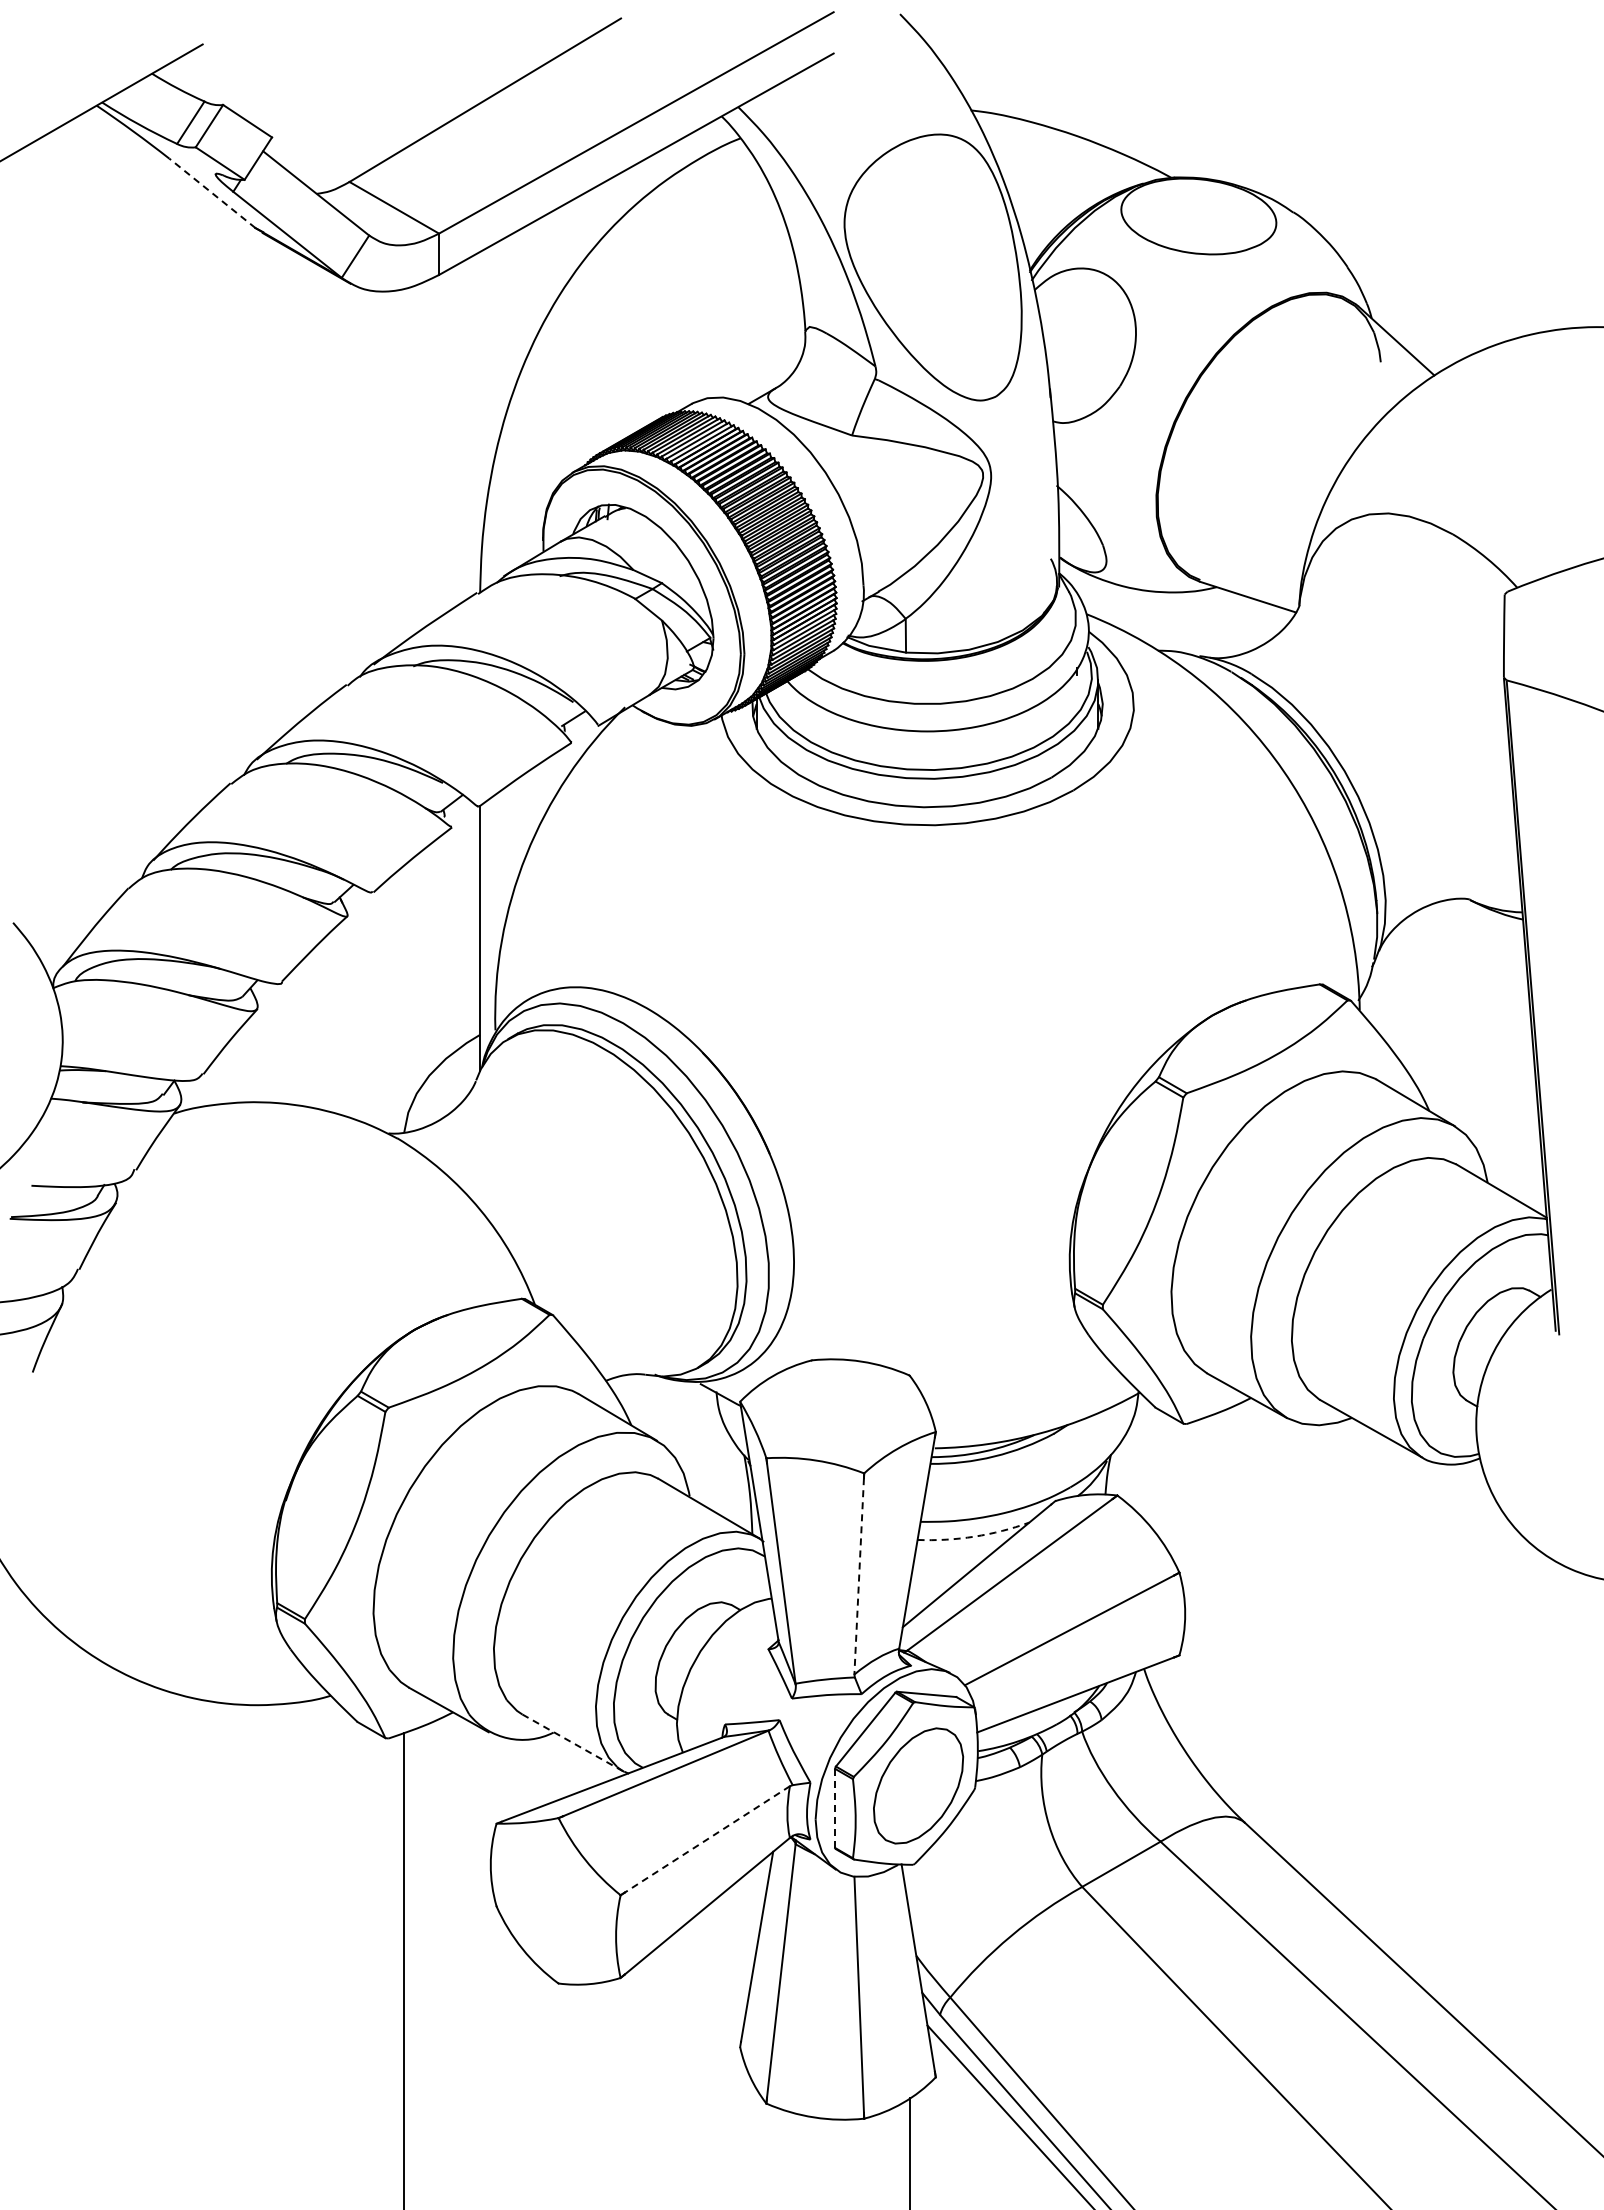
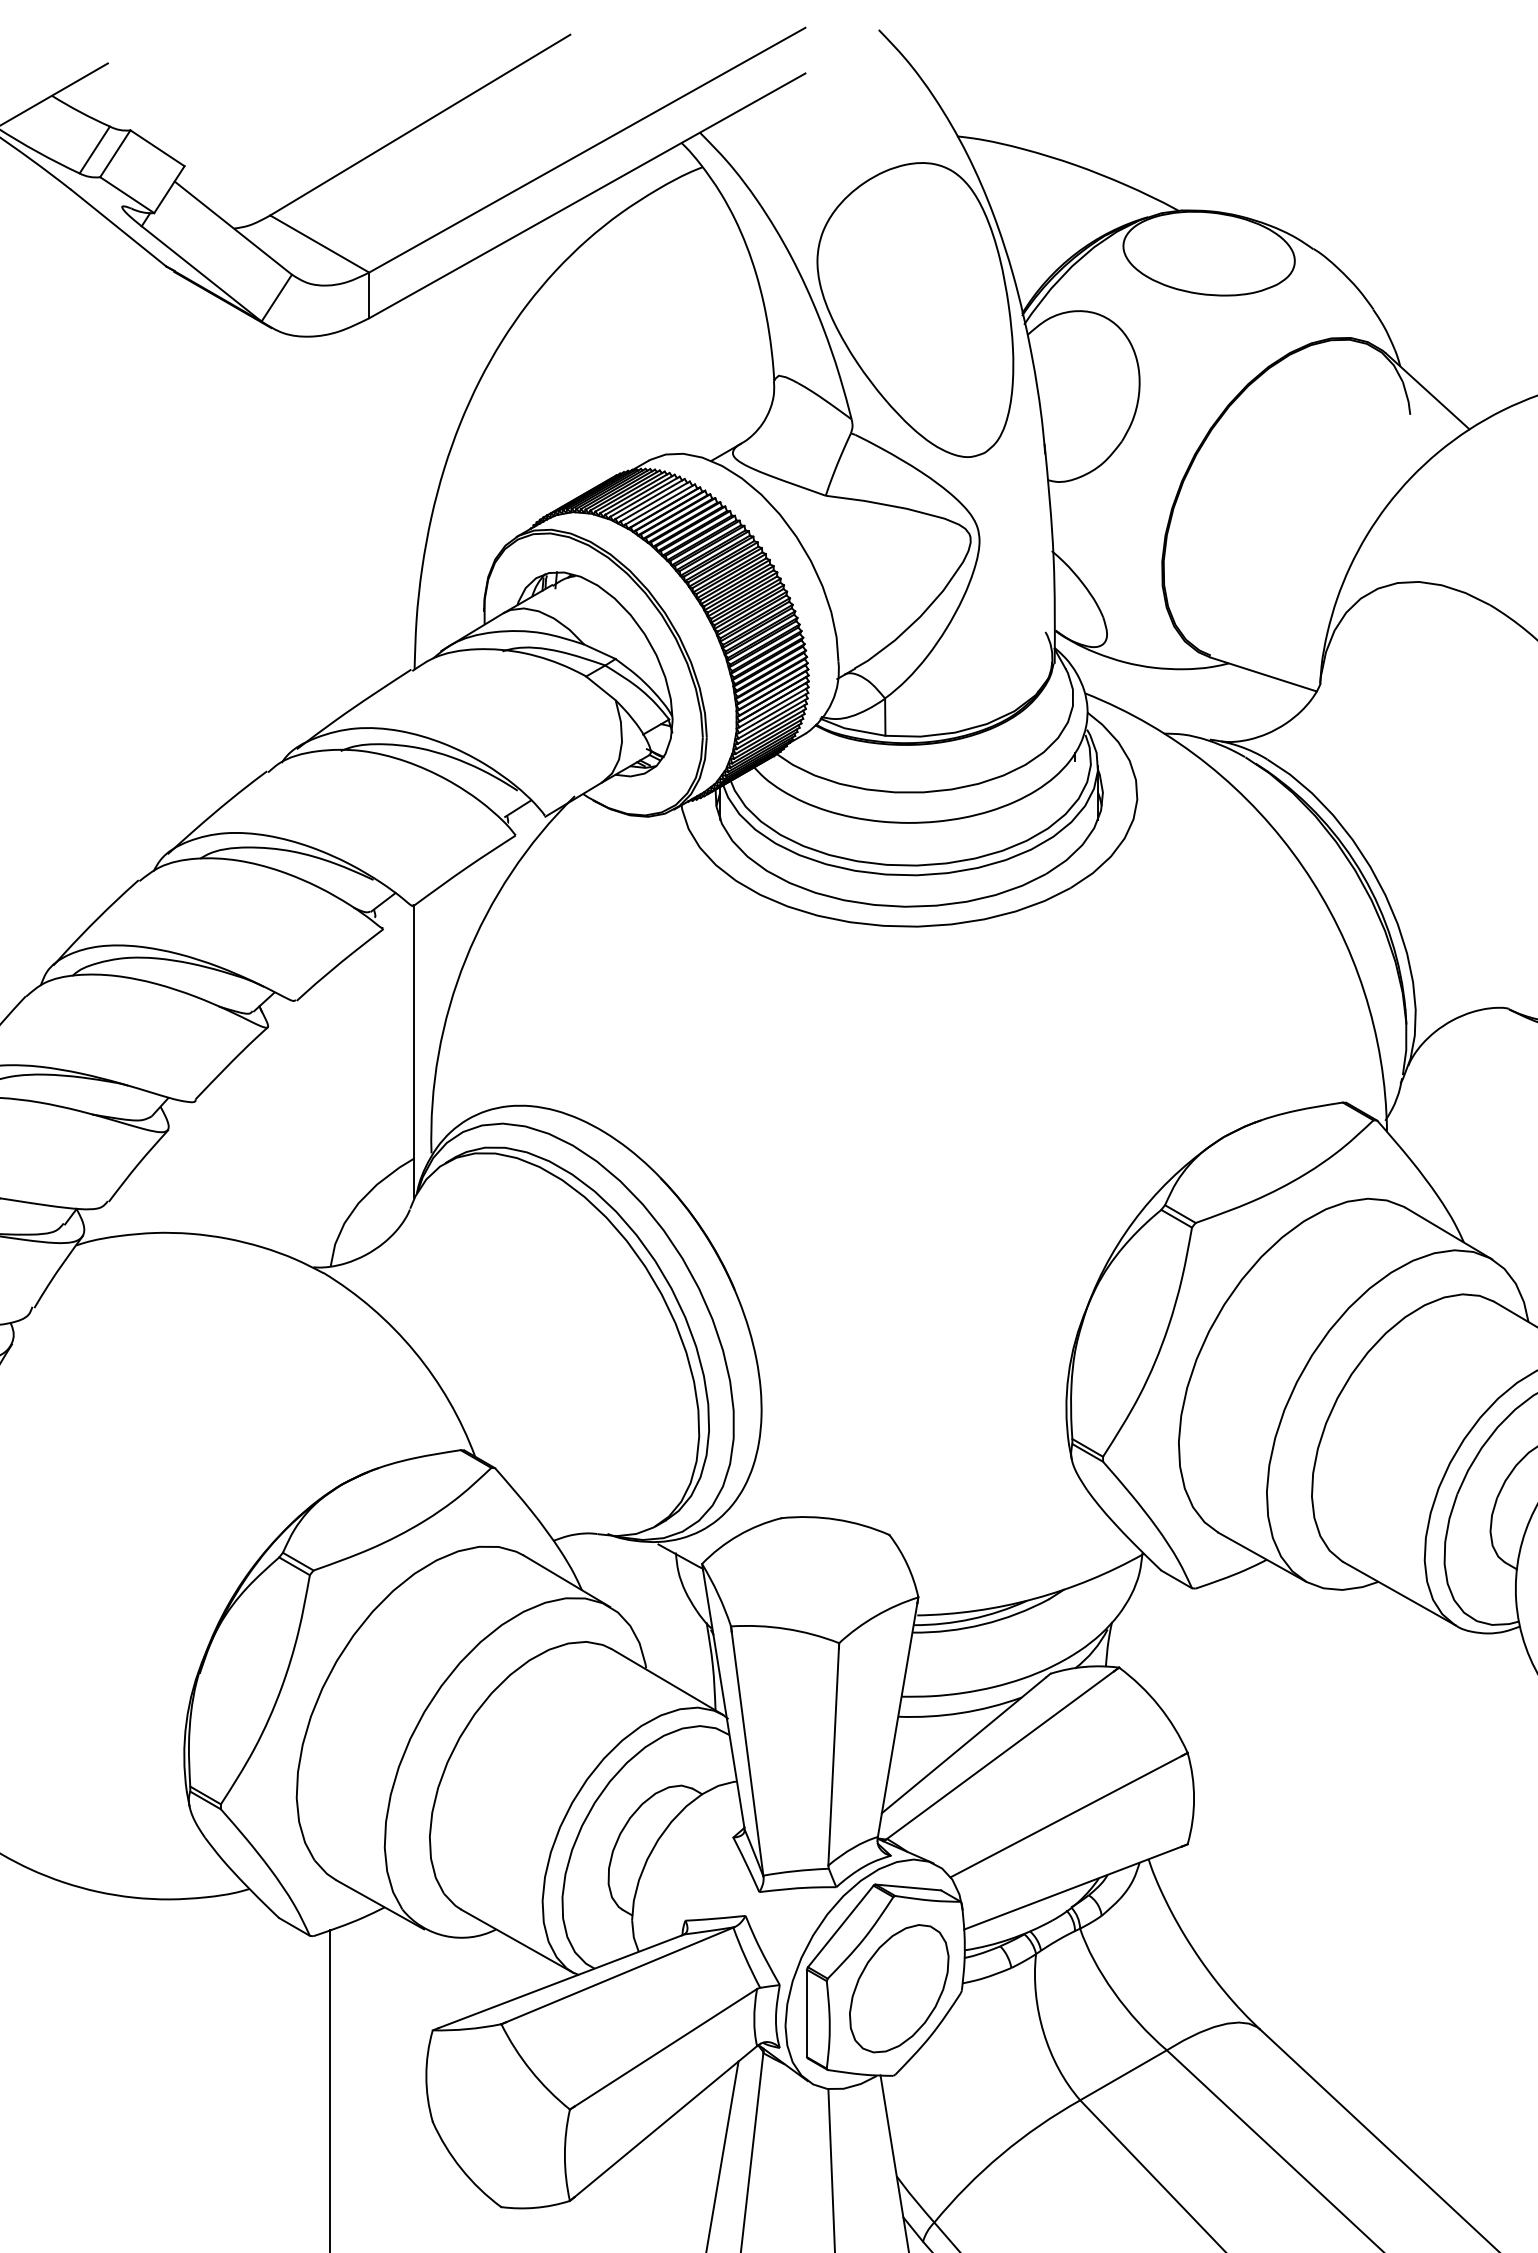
line: (212, 193) -> (118, 228), dashed -> solid
arc: (974, 1536) -> (961, 1712), dashed -> solid
line: (859, 1576) -> (833, 1757), dashed -> solid
line: (573, 1743) -> (517, 1941), dashed -> solid
line: (835, 1808) -> (807, 2013), dashed -> solid
line: (706, 1839) -> (664, 2047), dashed -> solid

